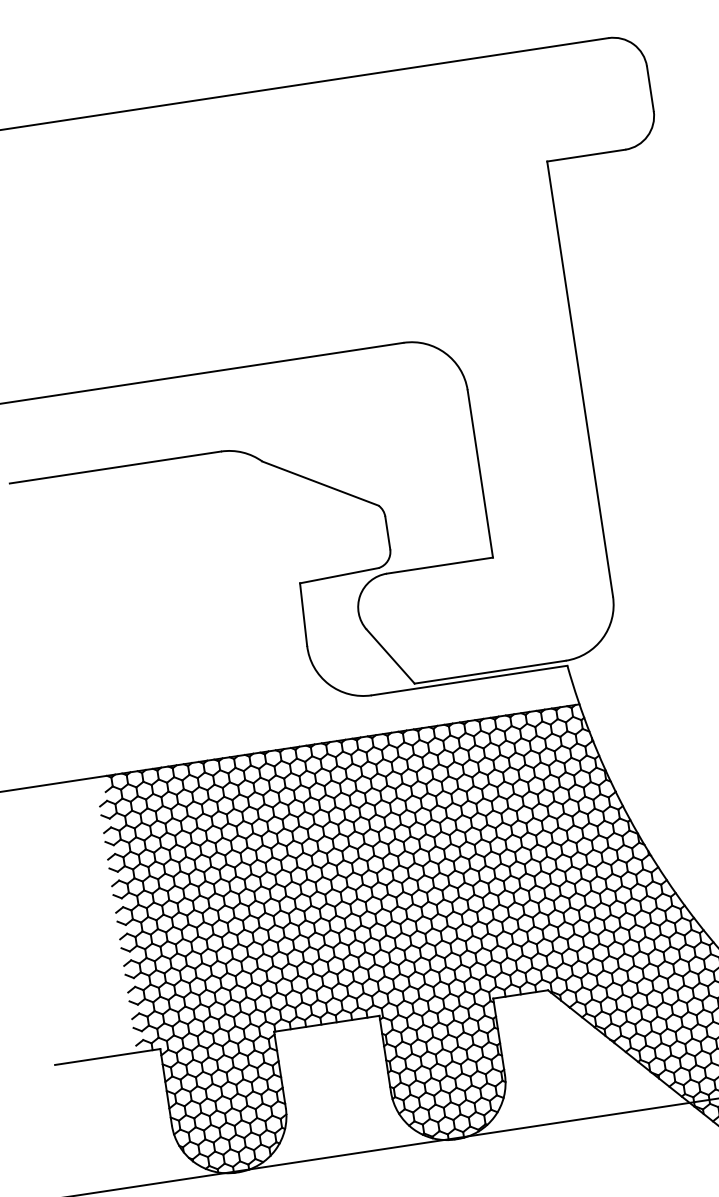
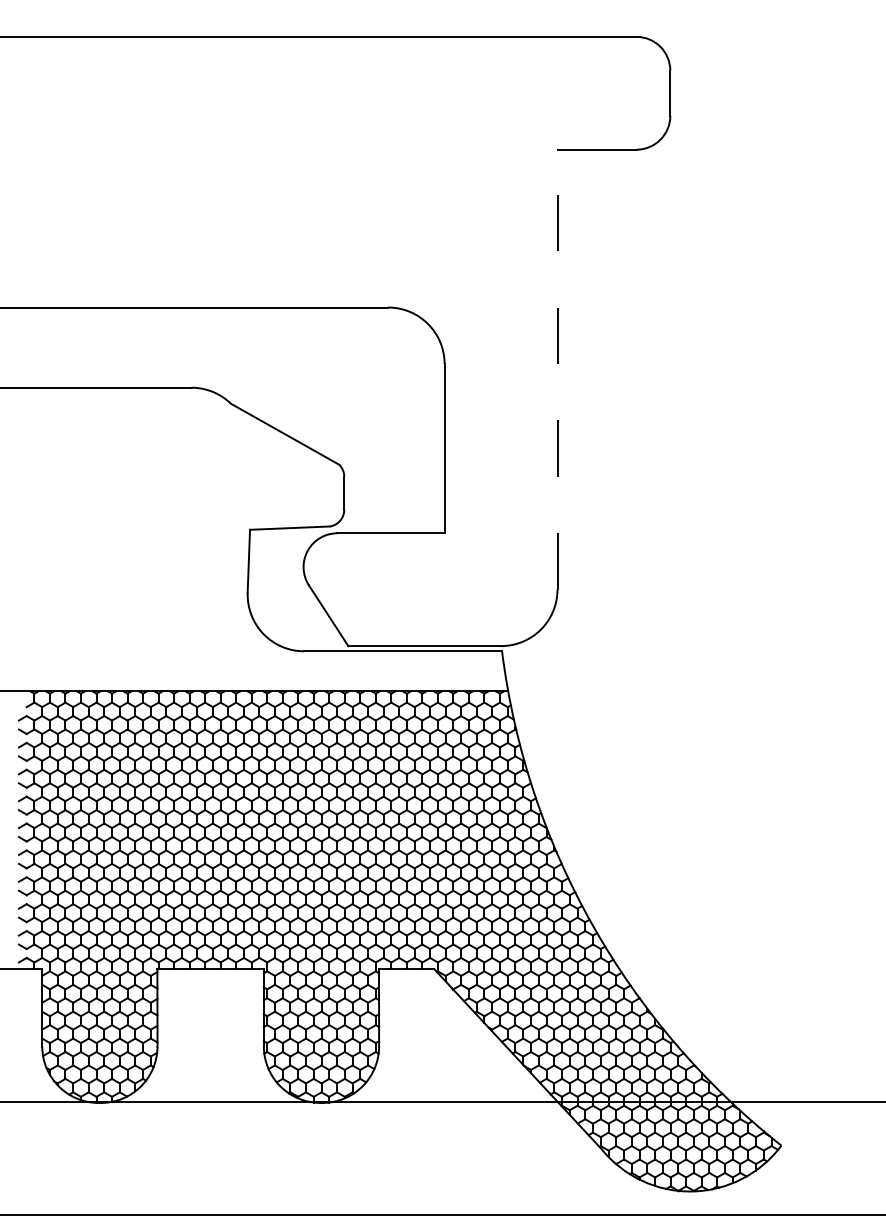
line: (580, 378) -> (557, 369), solid -> dashed

